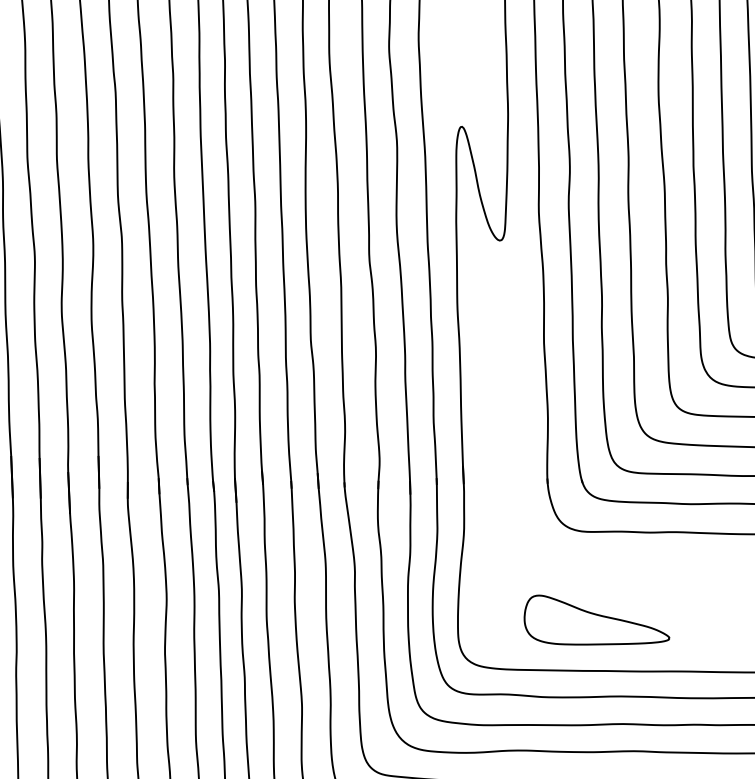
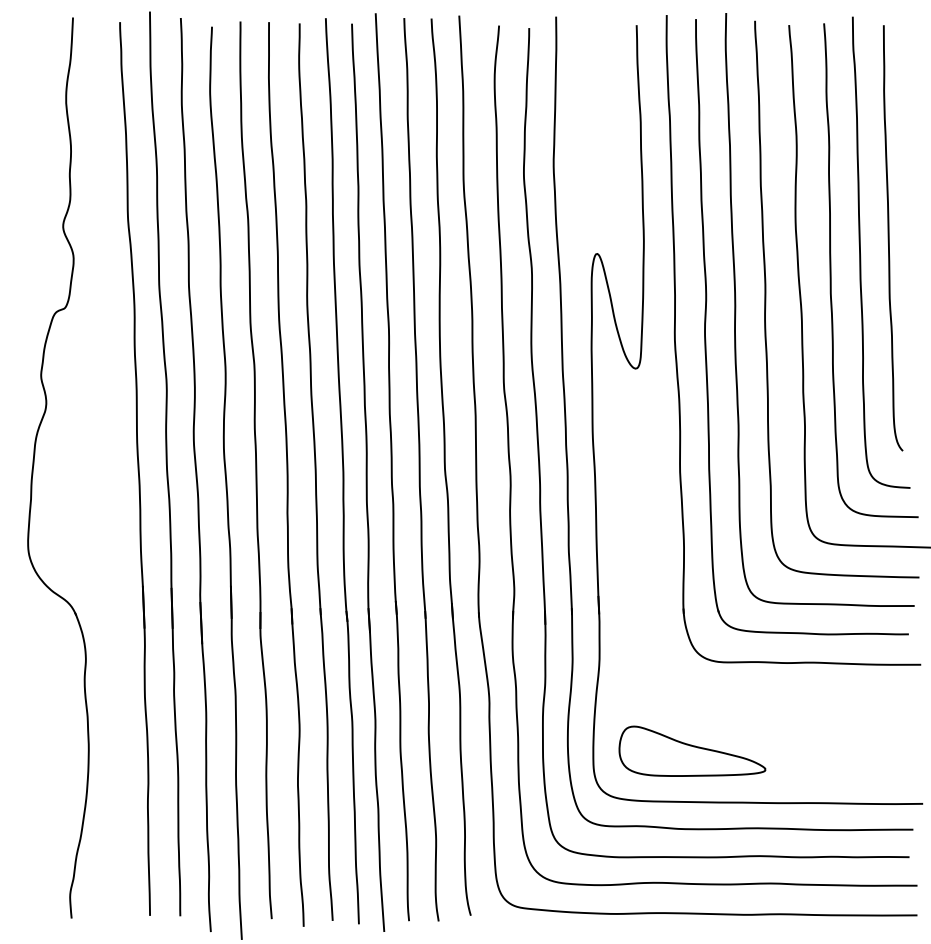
part: (596, 619) -> (692, 750), moved

